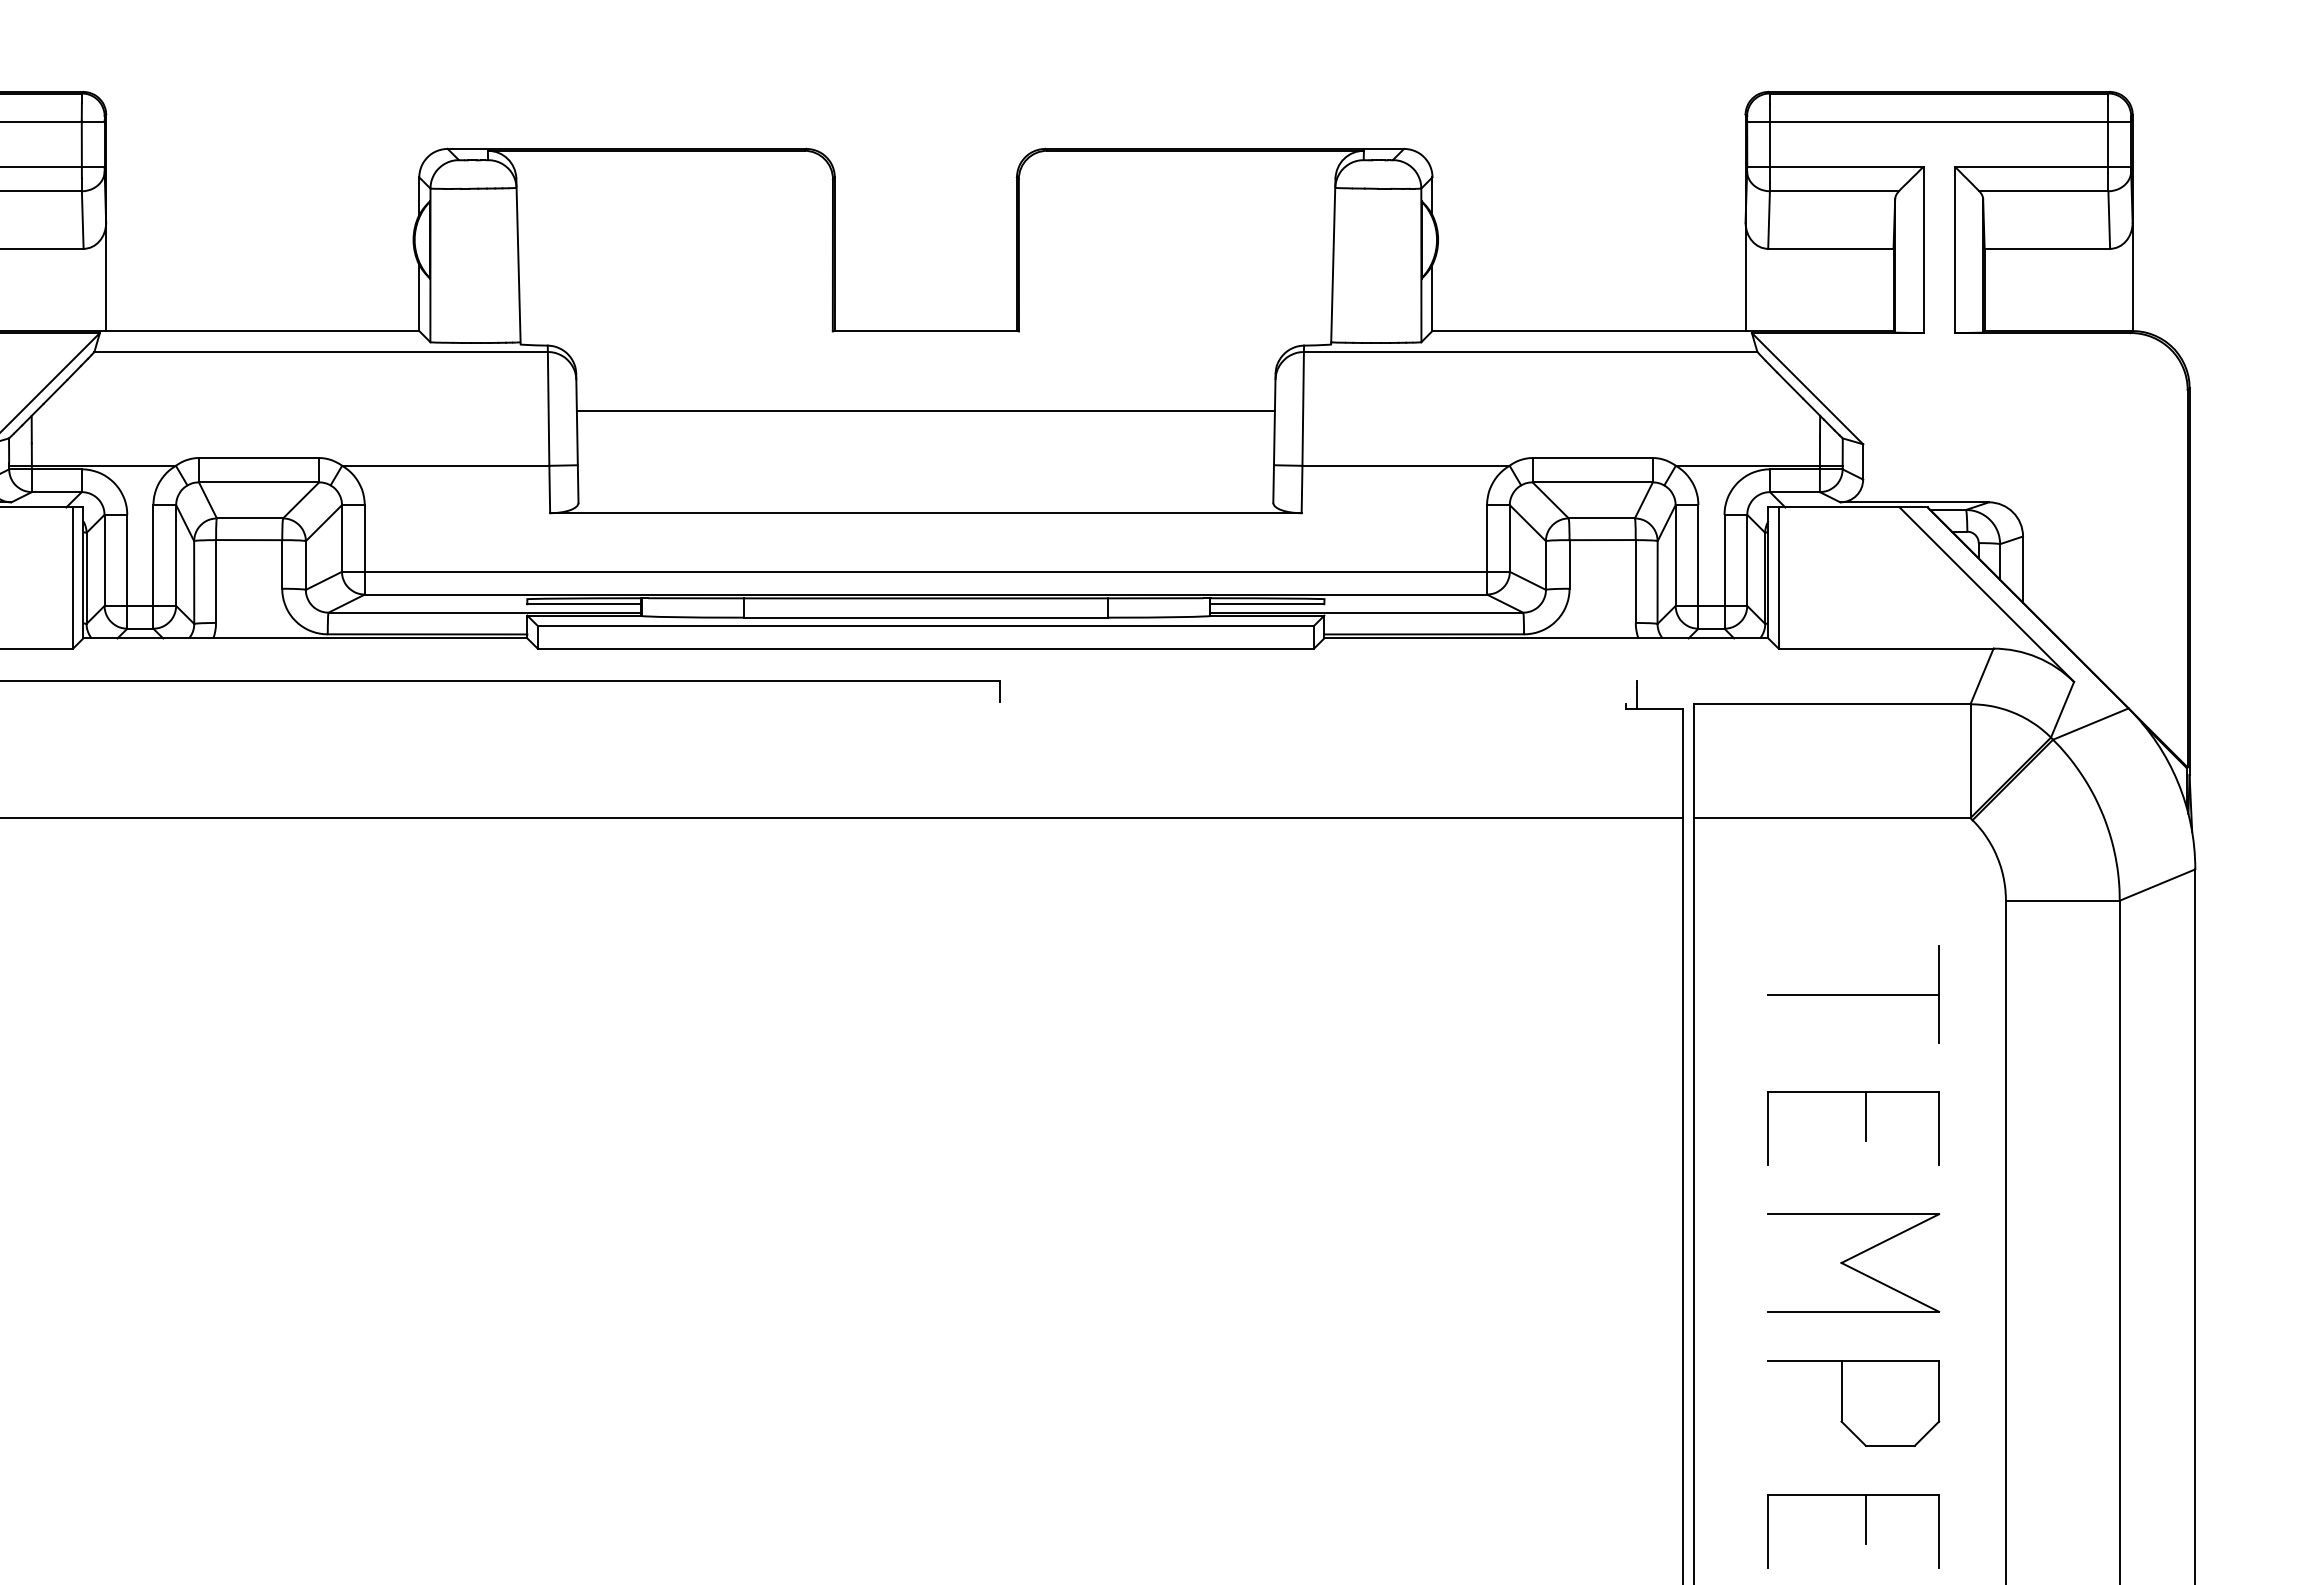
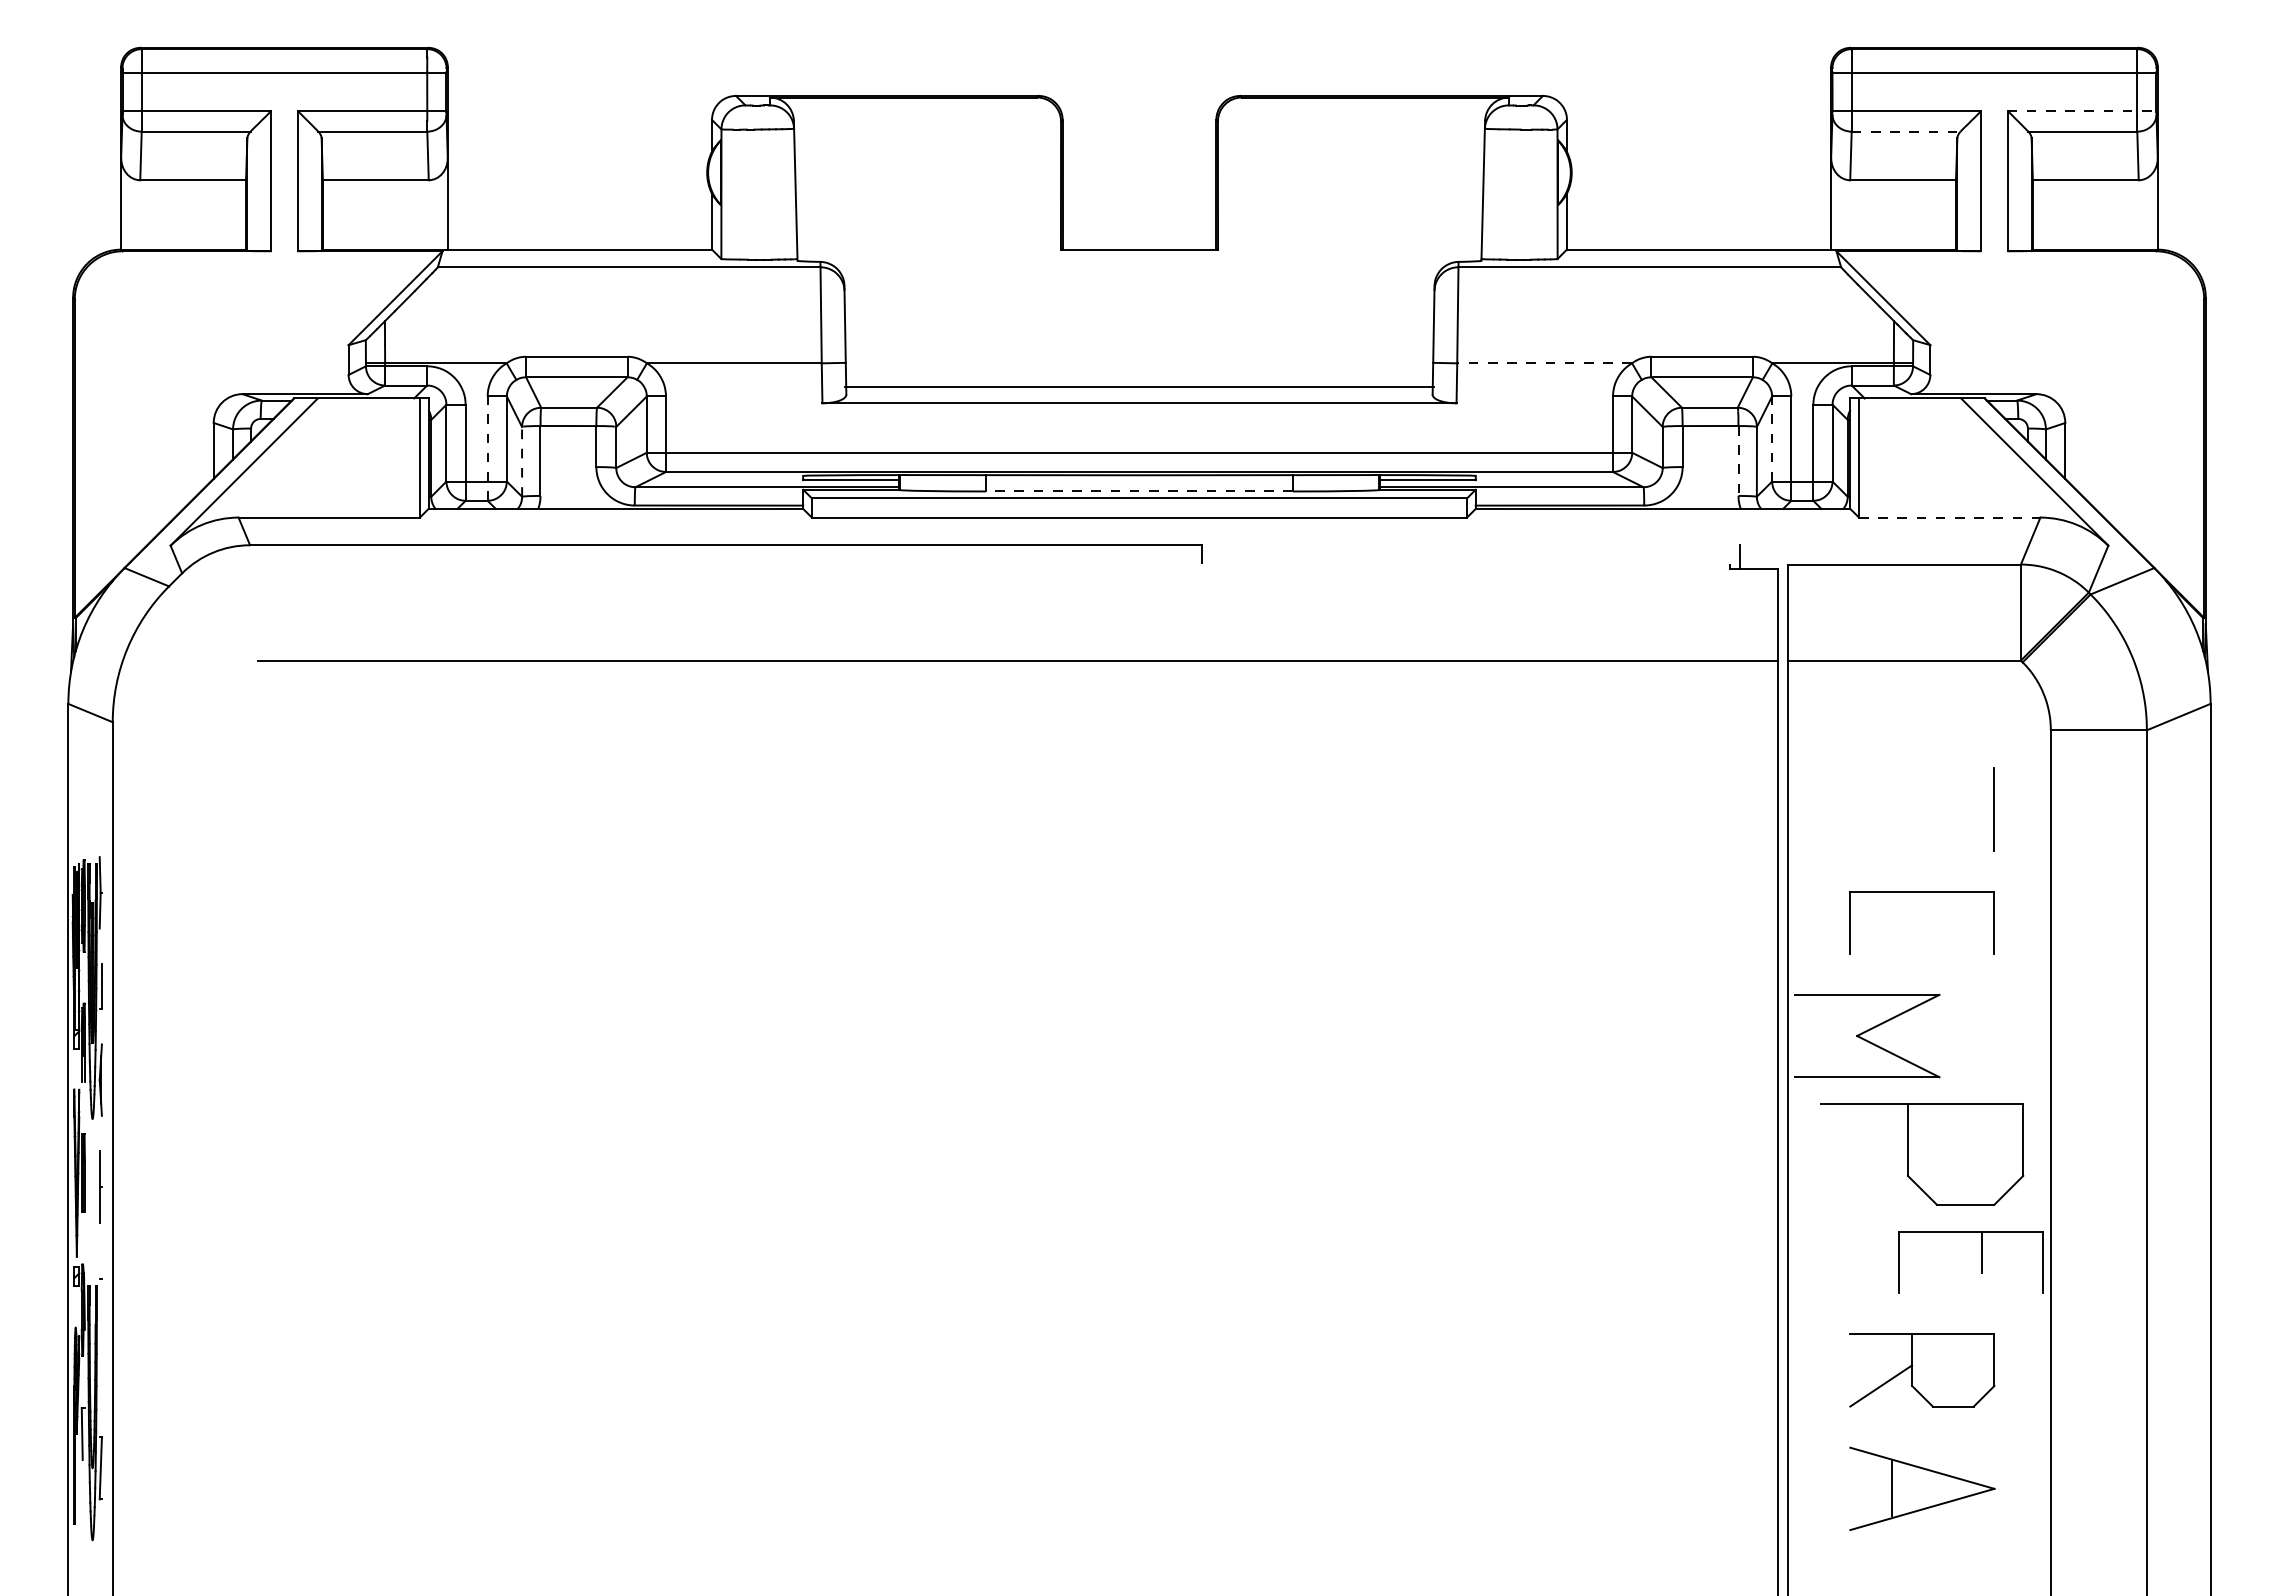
line: (2043, 166) -> (2082, 110), solid -> dashed
line: (1834, 191) -> (1906, 131), solid -> dashed
line: (925, 410) -> (1139, 386), moved
line: (1405, 466) -> (1544, 363), solid -> dashed
line: (1676, 556) -> (1772, 439), solid -> dashed
line: (153, 566) -> (487, 448), solid -> dashed
line: (1635, 580) -> (1738, 460), solid -> dashed
line: (194, 582) -> (522, 461), solid -> dashed
line: (925, 617) -> (1139, 491), solid -> dashed
line: (1885, 648) -> (1949, 517), solid -> dashed
line: (1853, 994) -> (1922, 809), removed
line: (1865, 1116) -> (1932, 912), removed
part: (1853, 1262) -> (1867, 1035), moved
part: (1853, 1403) -> (1922, 1154), size x1.4
part: (1865, 1531) -> (1981, 1262), moved

